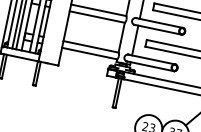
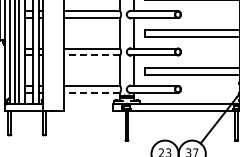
line: (96, 17) -> (91, 55), solid -> dashed
line: (89, 53) -> (91, 92), solid -> dashed

